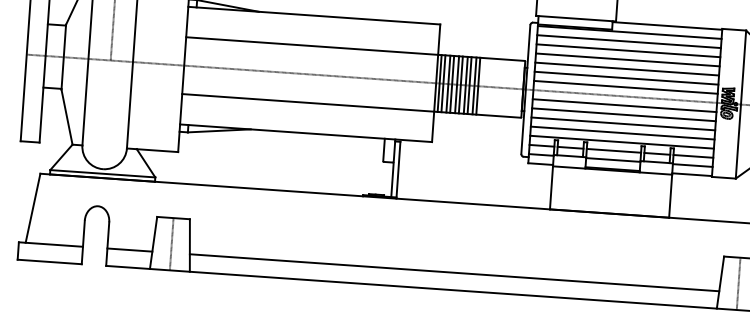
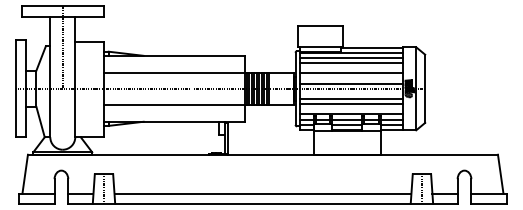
line: (626, 60) -> (350, 68), removed
line: (625, 78) -> (350, 78), removed
line: (623, 104) -> (350, 93), removed
line: (621, 133) -> (350, 109), removed

